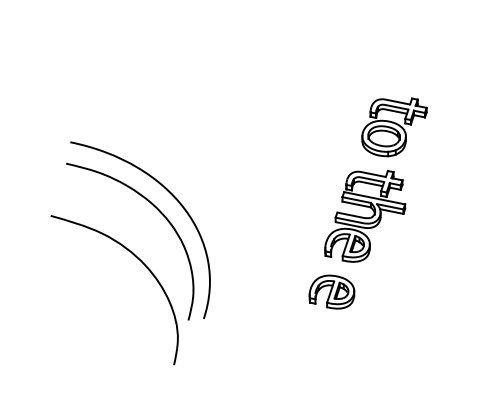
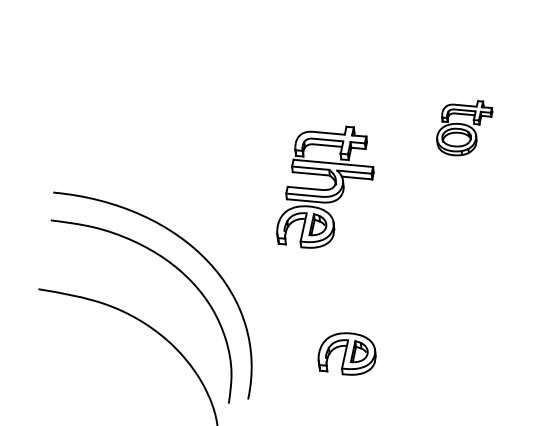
part: (394, 127) -> (465, 128), size x0.7
part: (365, 216) -> (324, 187), moved
part: (331, 291) -> (346, 353), moved

